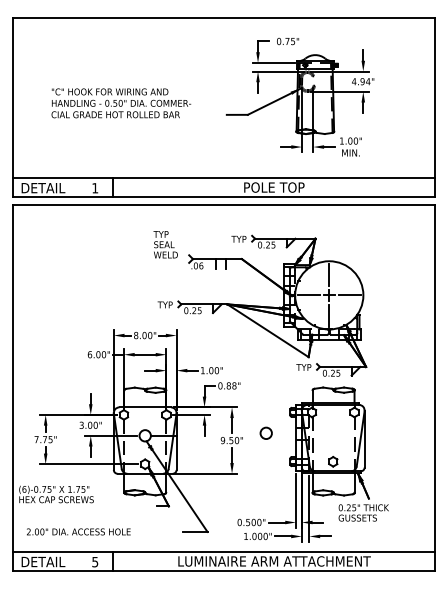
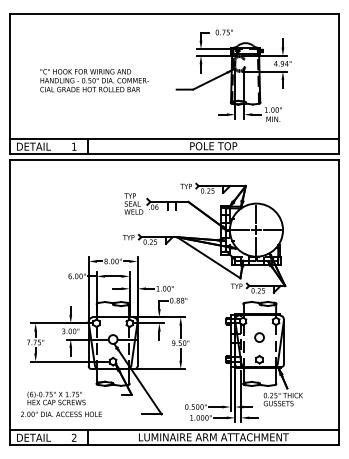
text: (165, 244) -> (133, 203), moved
circle: (265, 432) -> (258, 336), moved
text: (56, 494) -> (56, 398), moved
text: (95, 561) -> (74, 437), 5 -> 2

